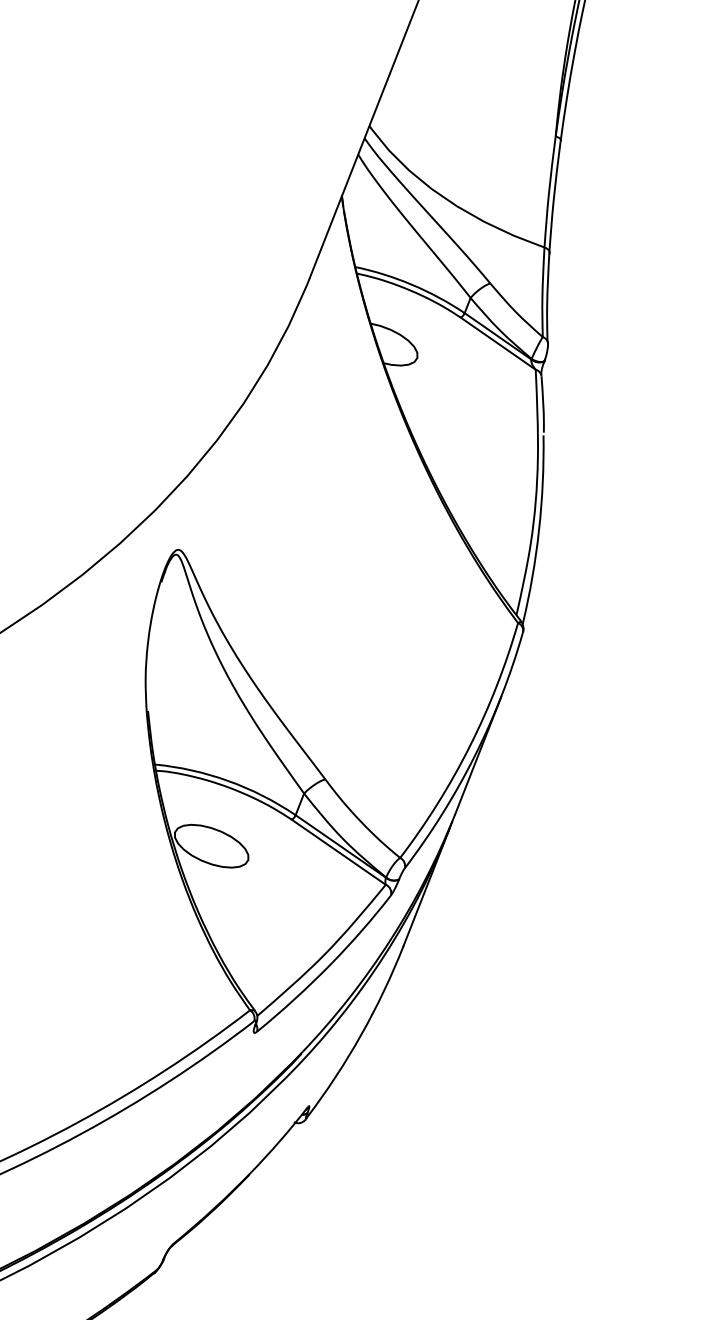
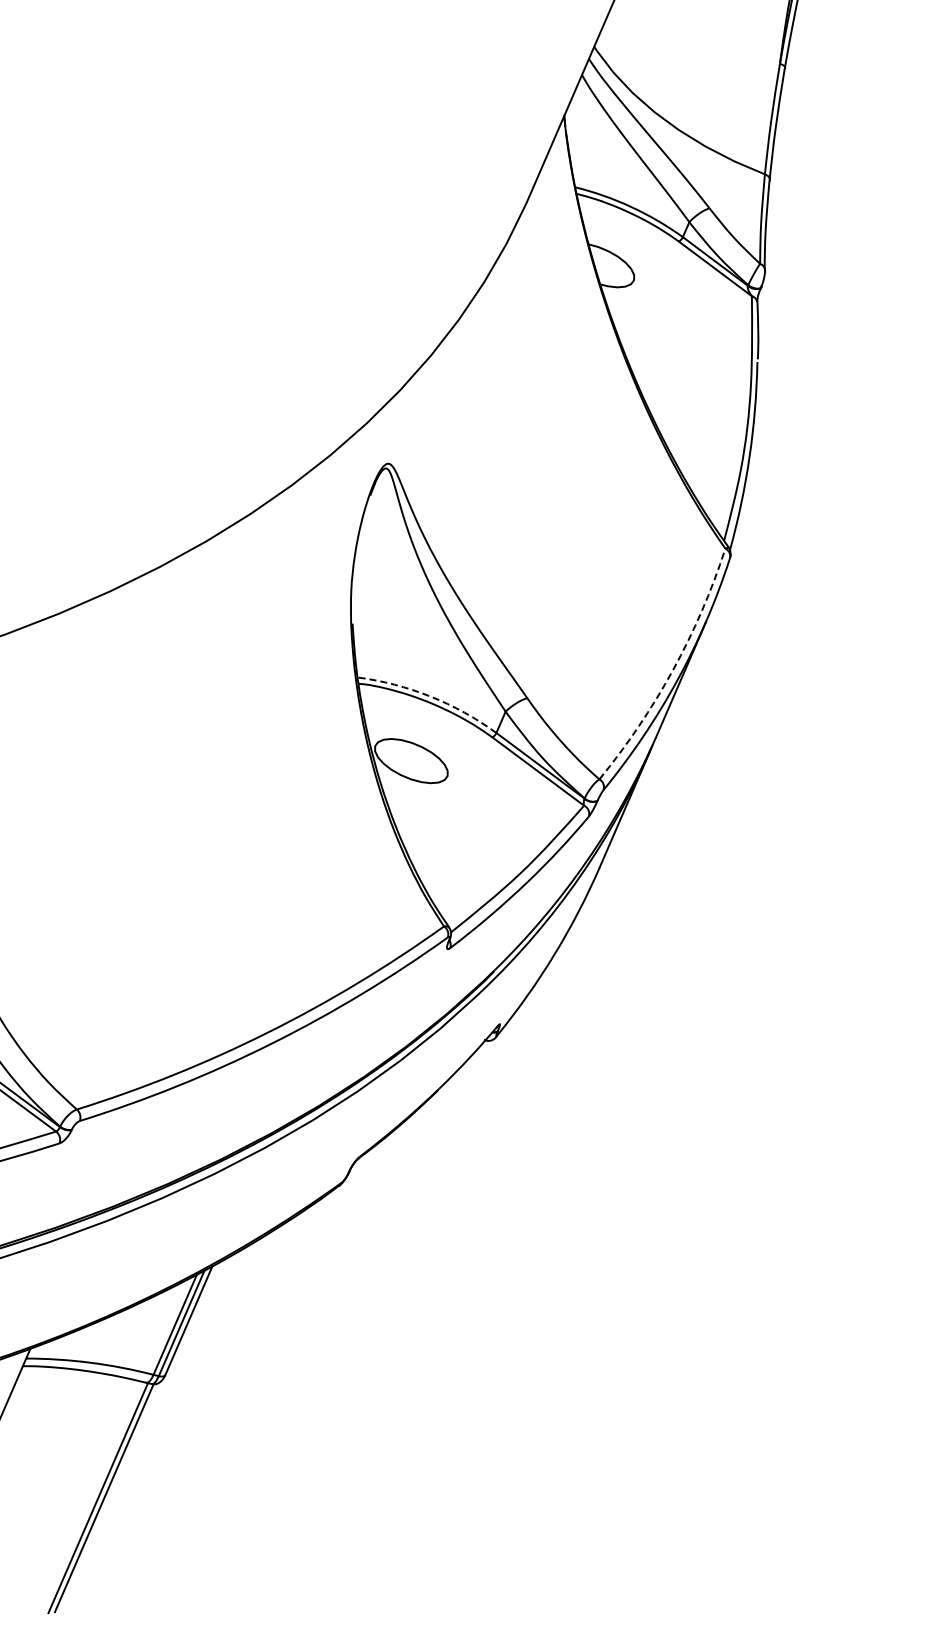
arc: (470, 745) -> (673, 669), solid -> dashed
arc: (228, 781) -> (430, 696), solid -> dashed

